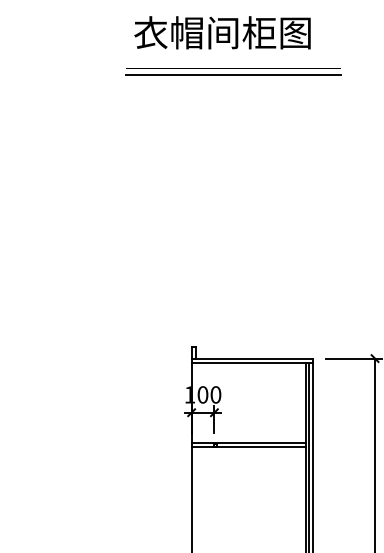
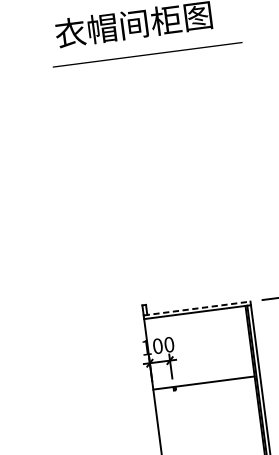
line: (233, 75) -> (148, 60), removed
line: (252, 358) -> (197, 308), solid -> dashed
line: (248, 446) -> (203, 386), removed

